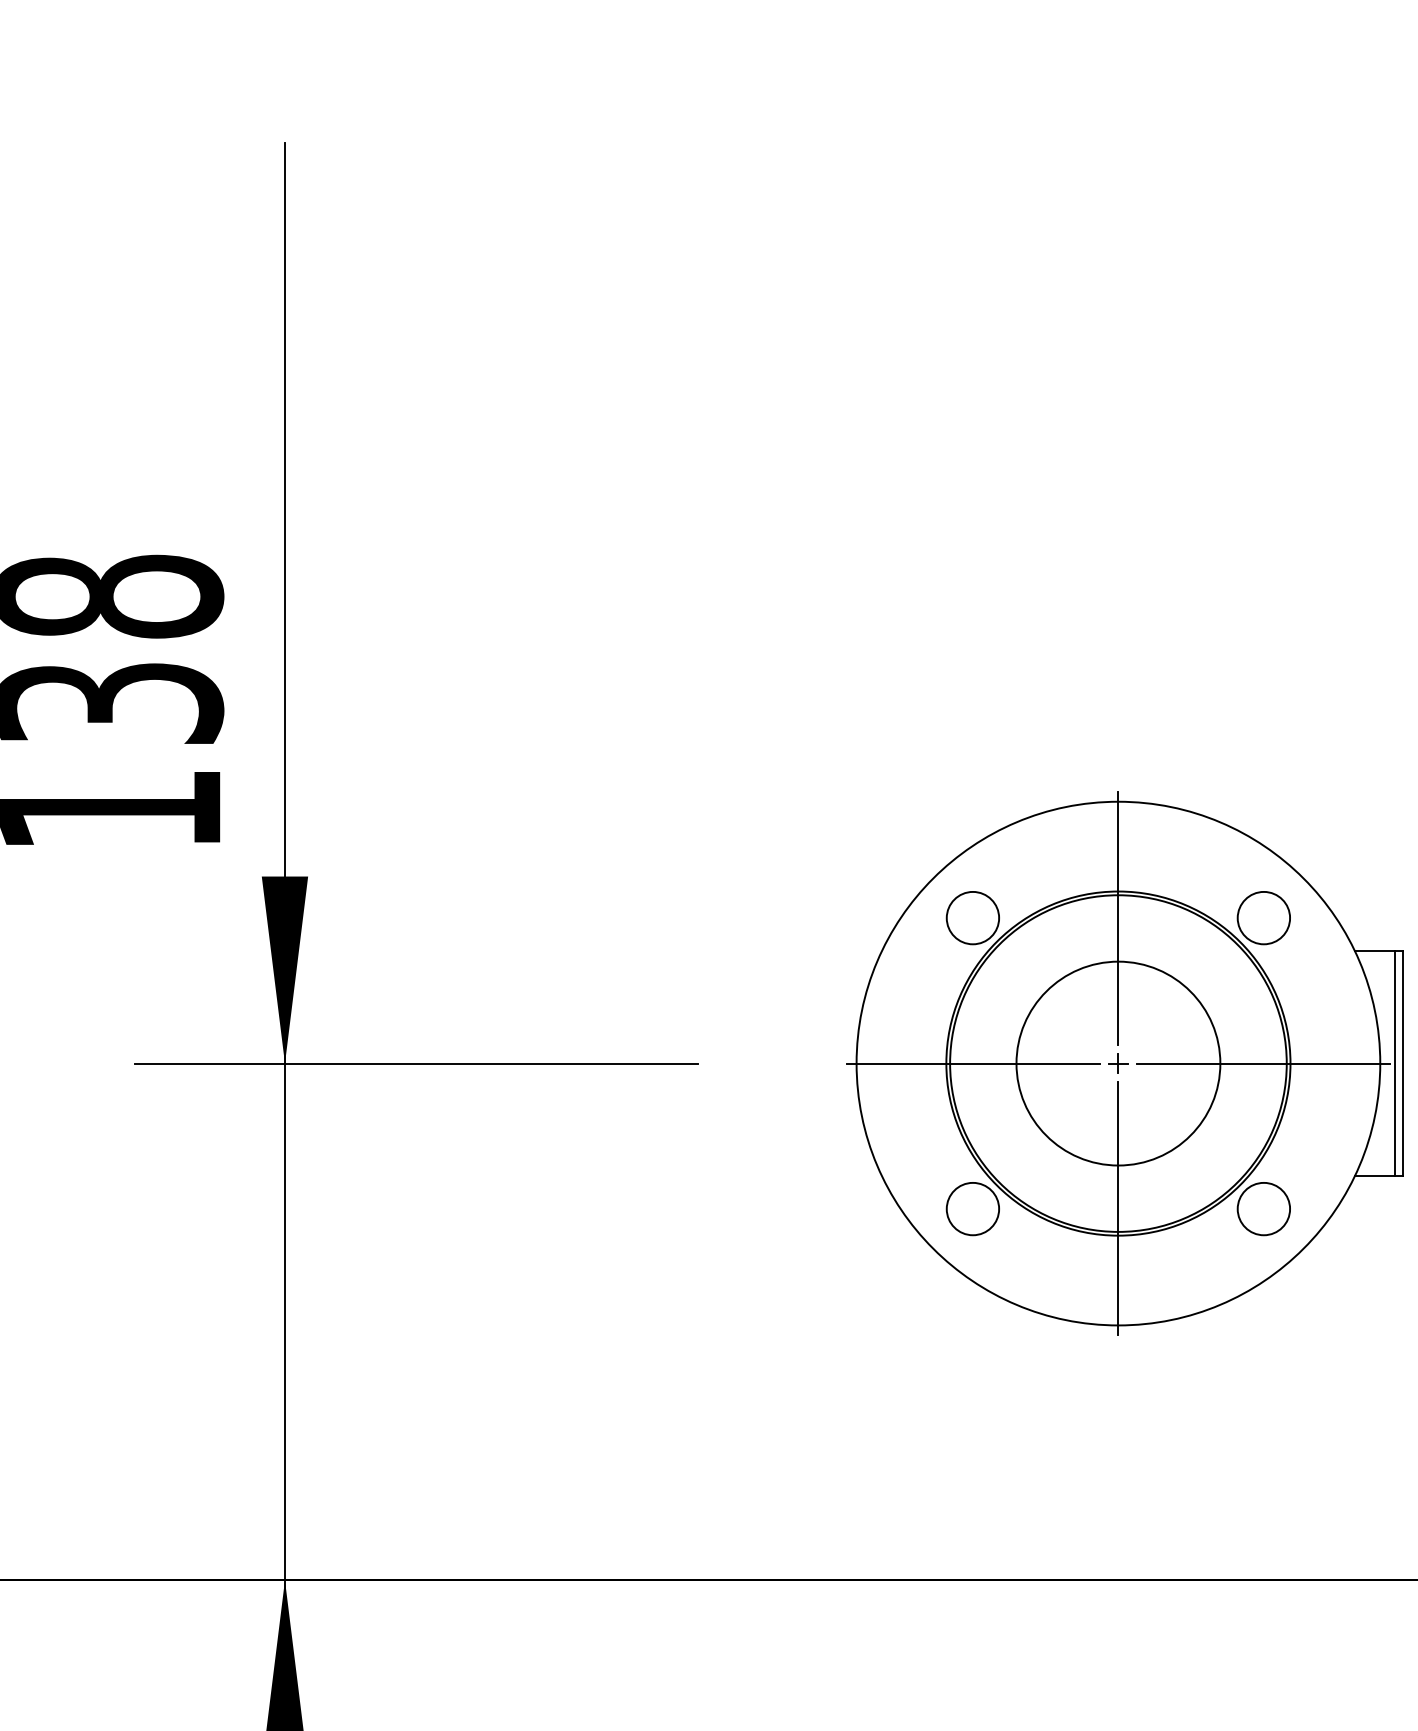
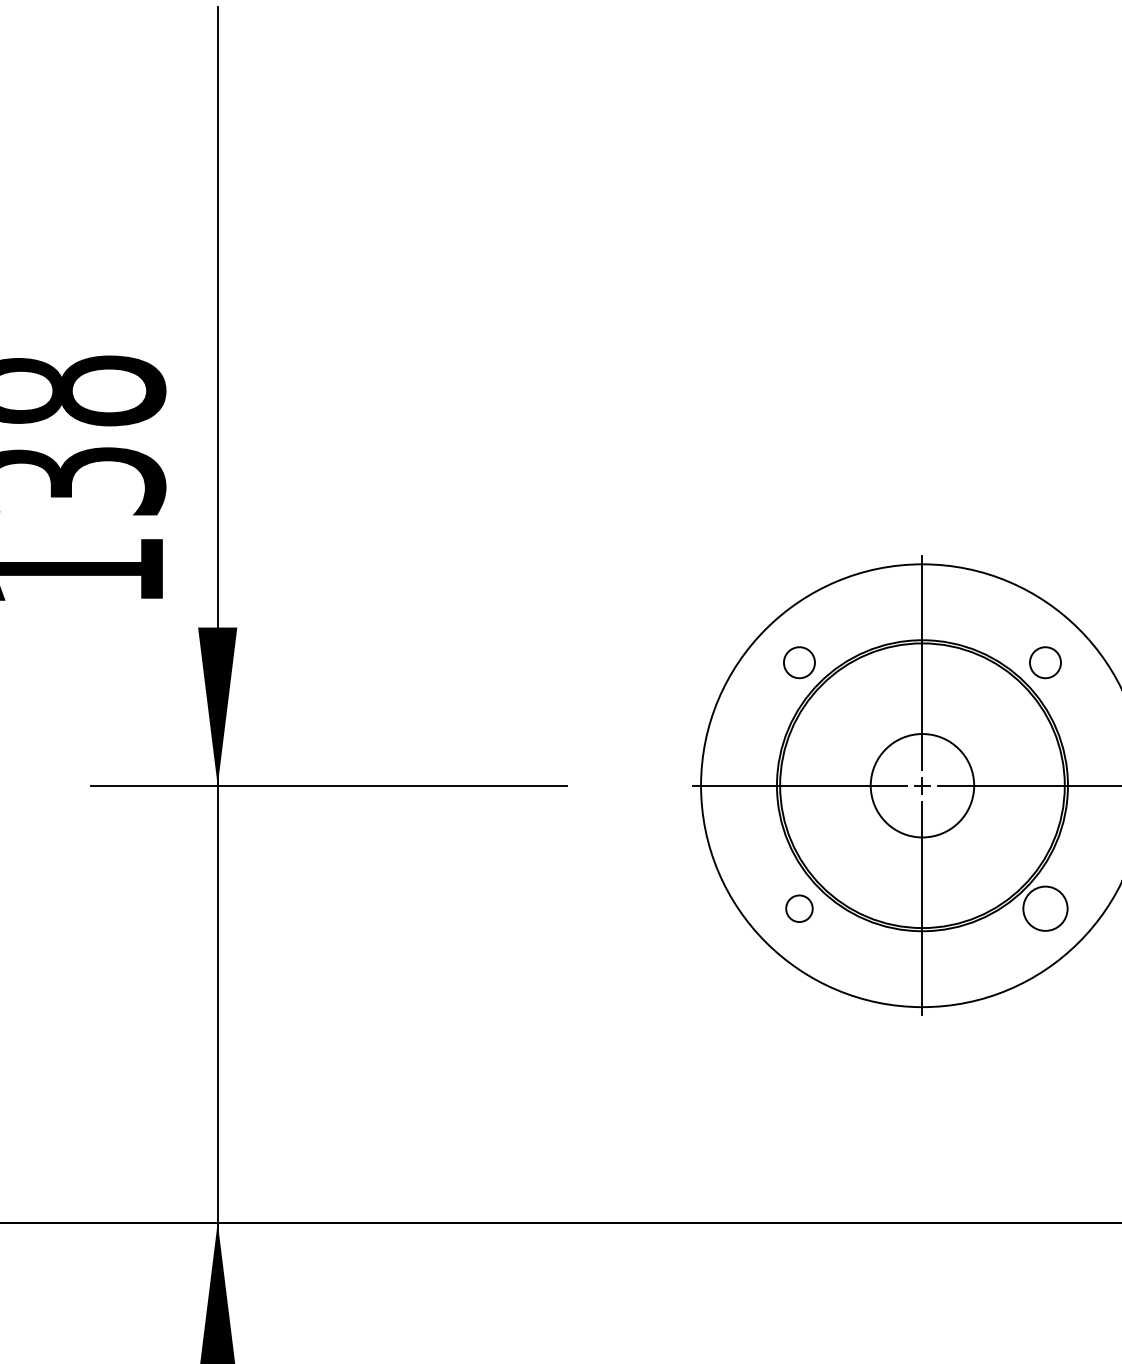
circle: (972, 917) -> (799, 662), size x0.7
circle: (1263, 917) -> (1045, 662), size x0.7
circle: (1118, 1063) -> (922, 785), size x0.6
circle: (972, 1208) -> (799, 908), size x0.6

